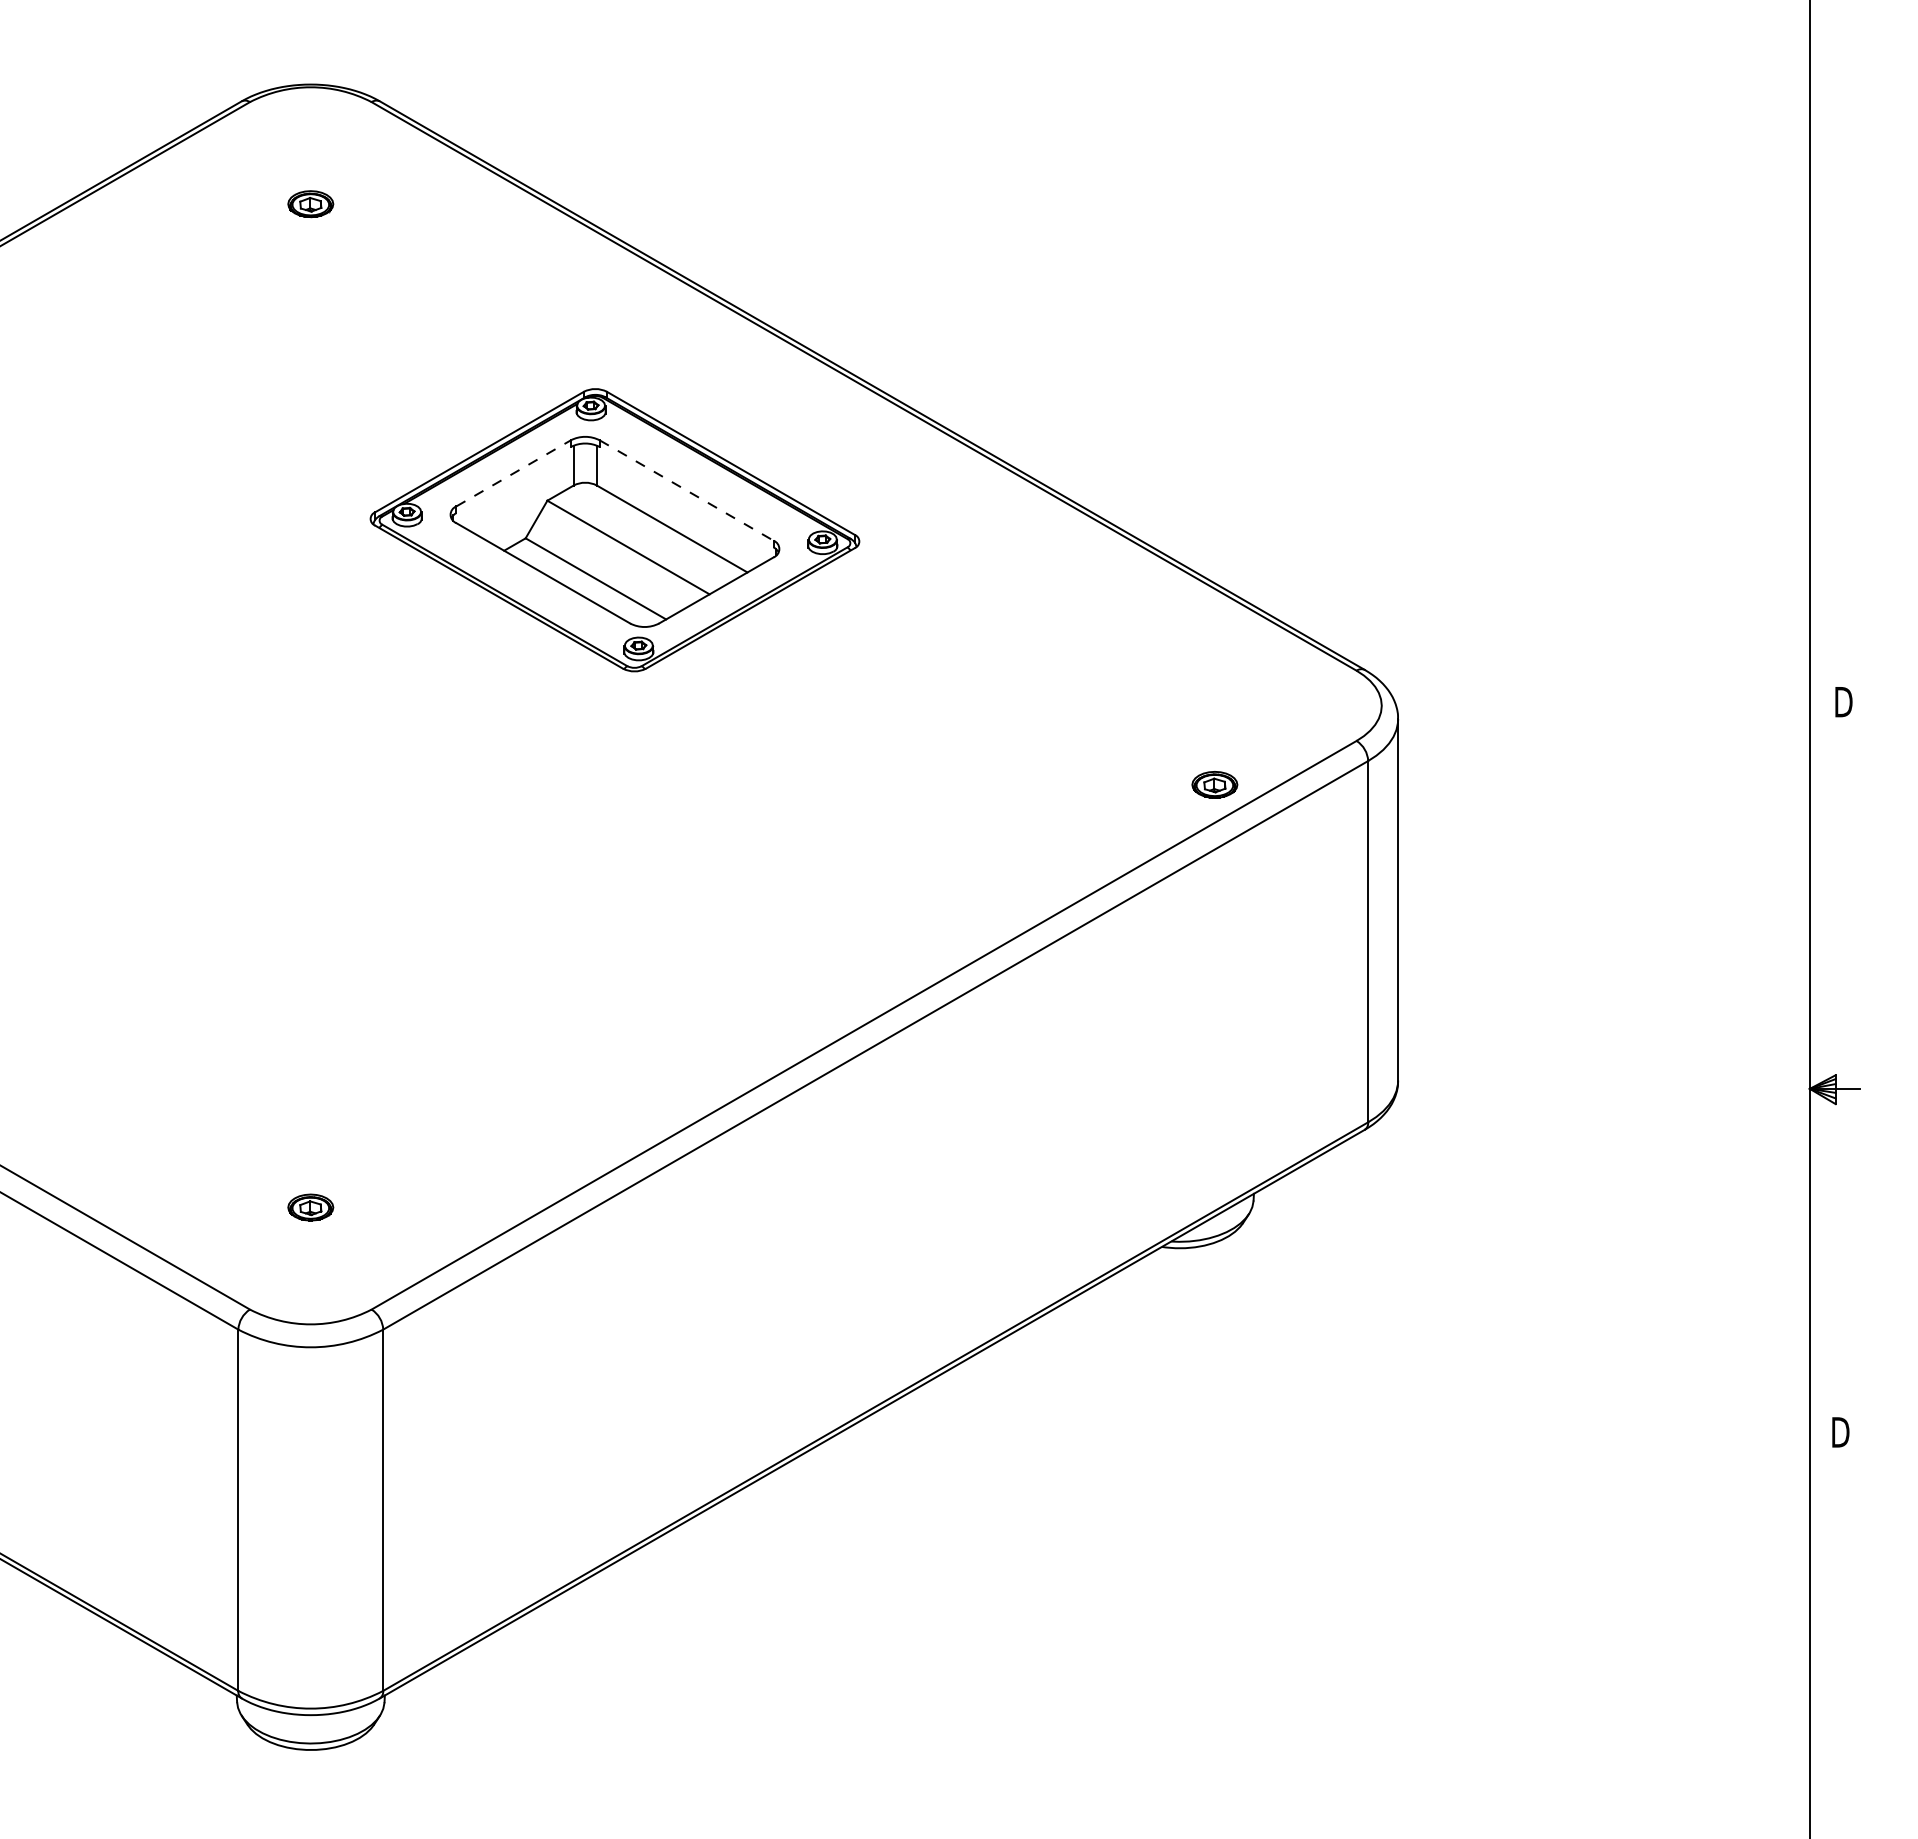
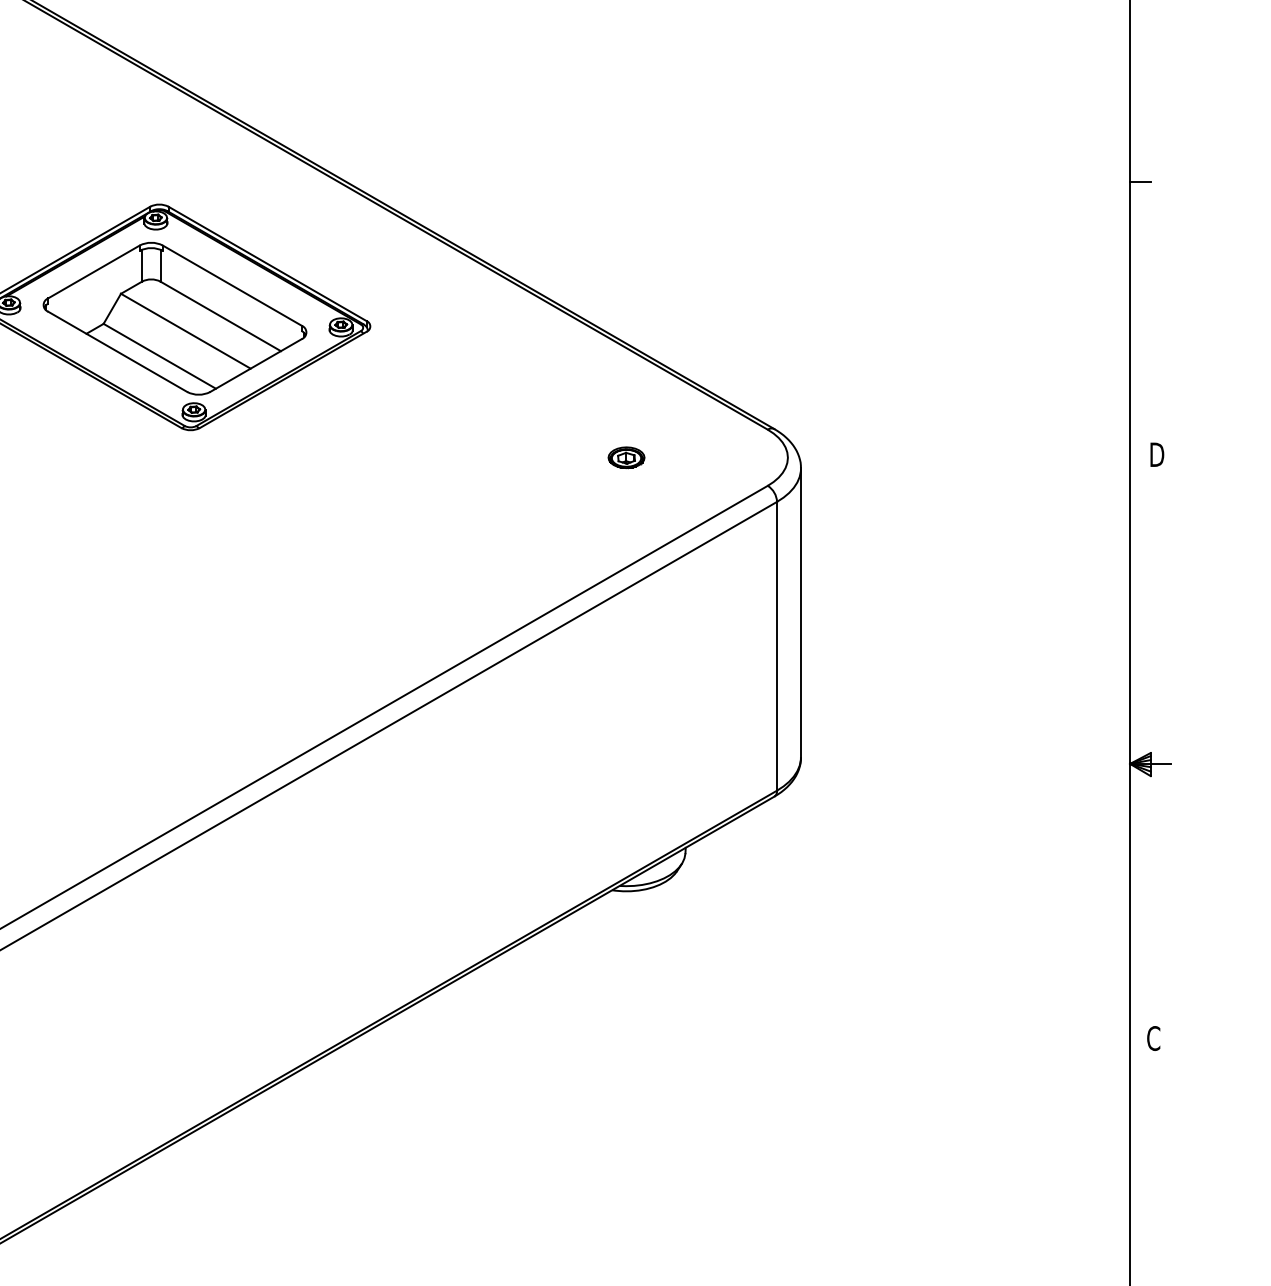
line: (1822, 360) -> (1140, 181), added
line: (514, 473) -> (94, 272), dashed -> solid
line: (687, 490) -> (232, 285), dashed -> solid
part: (1214, 784) -> (626, 457), moved
text: (1840, 1432) -> (1154, 1038), D -> C

